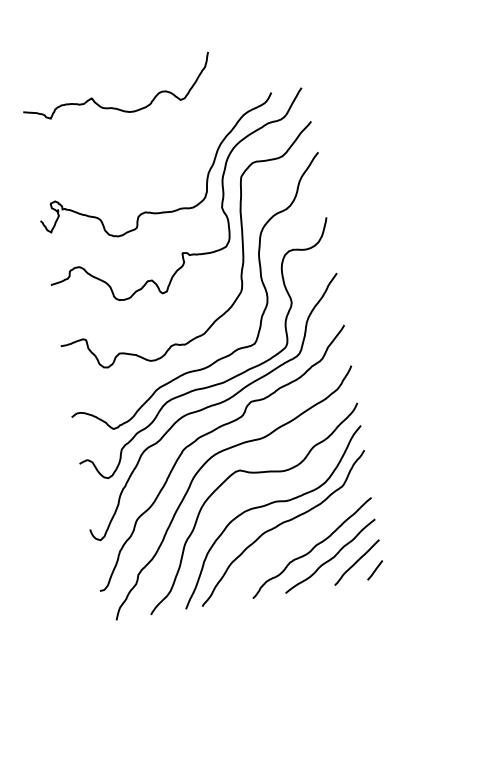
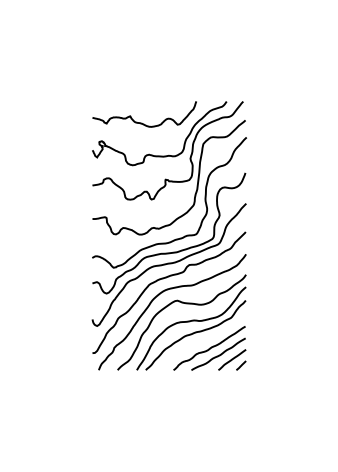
curve: (114, 106) -> (141, 122), moved

